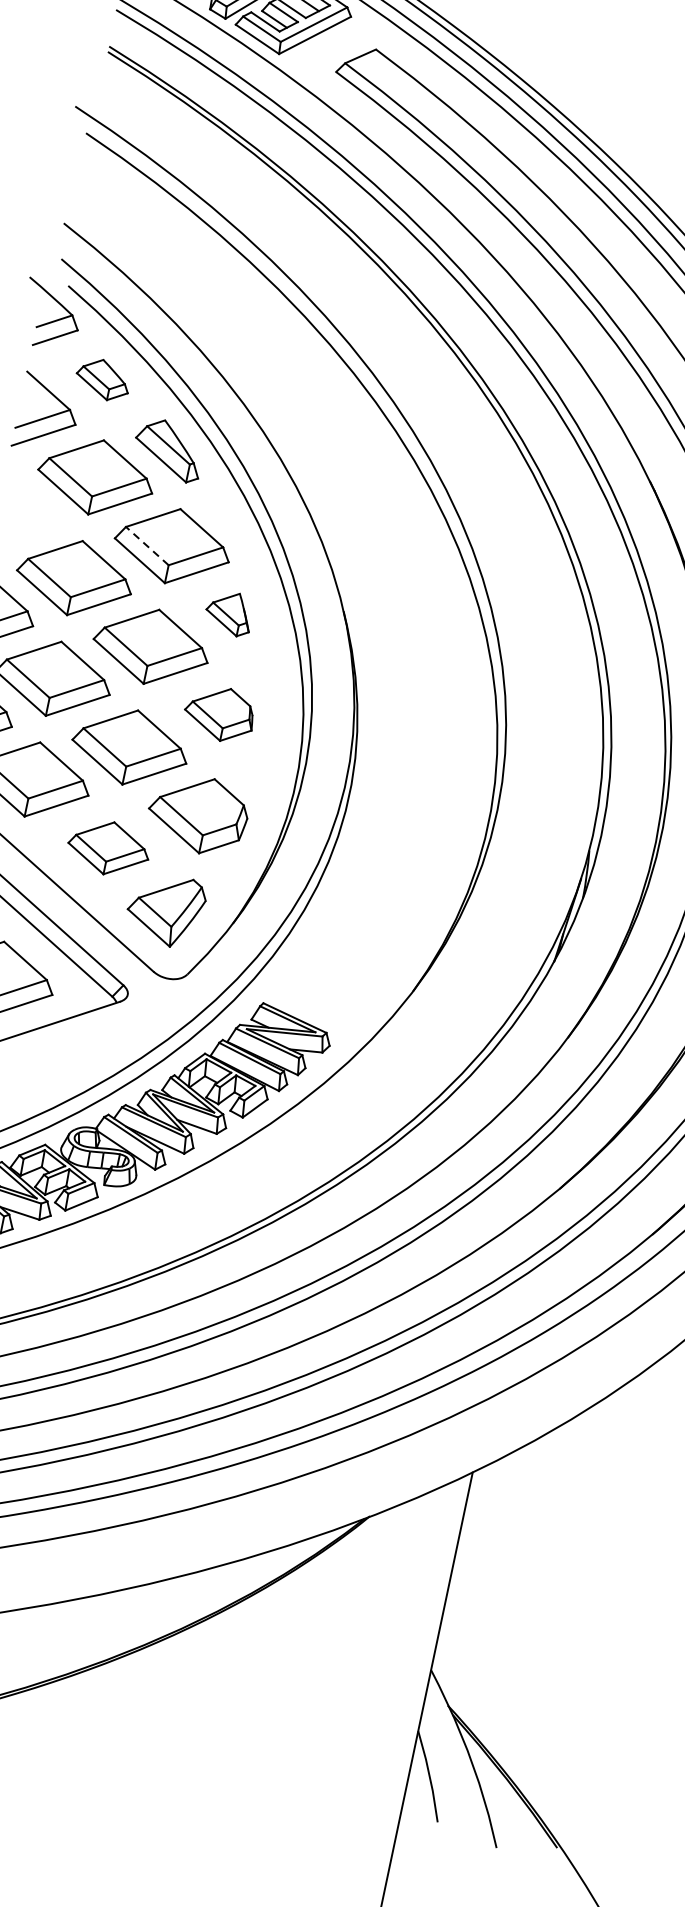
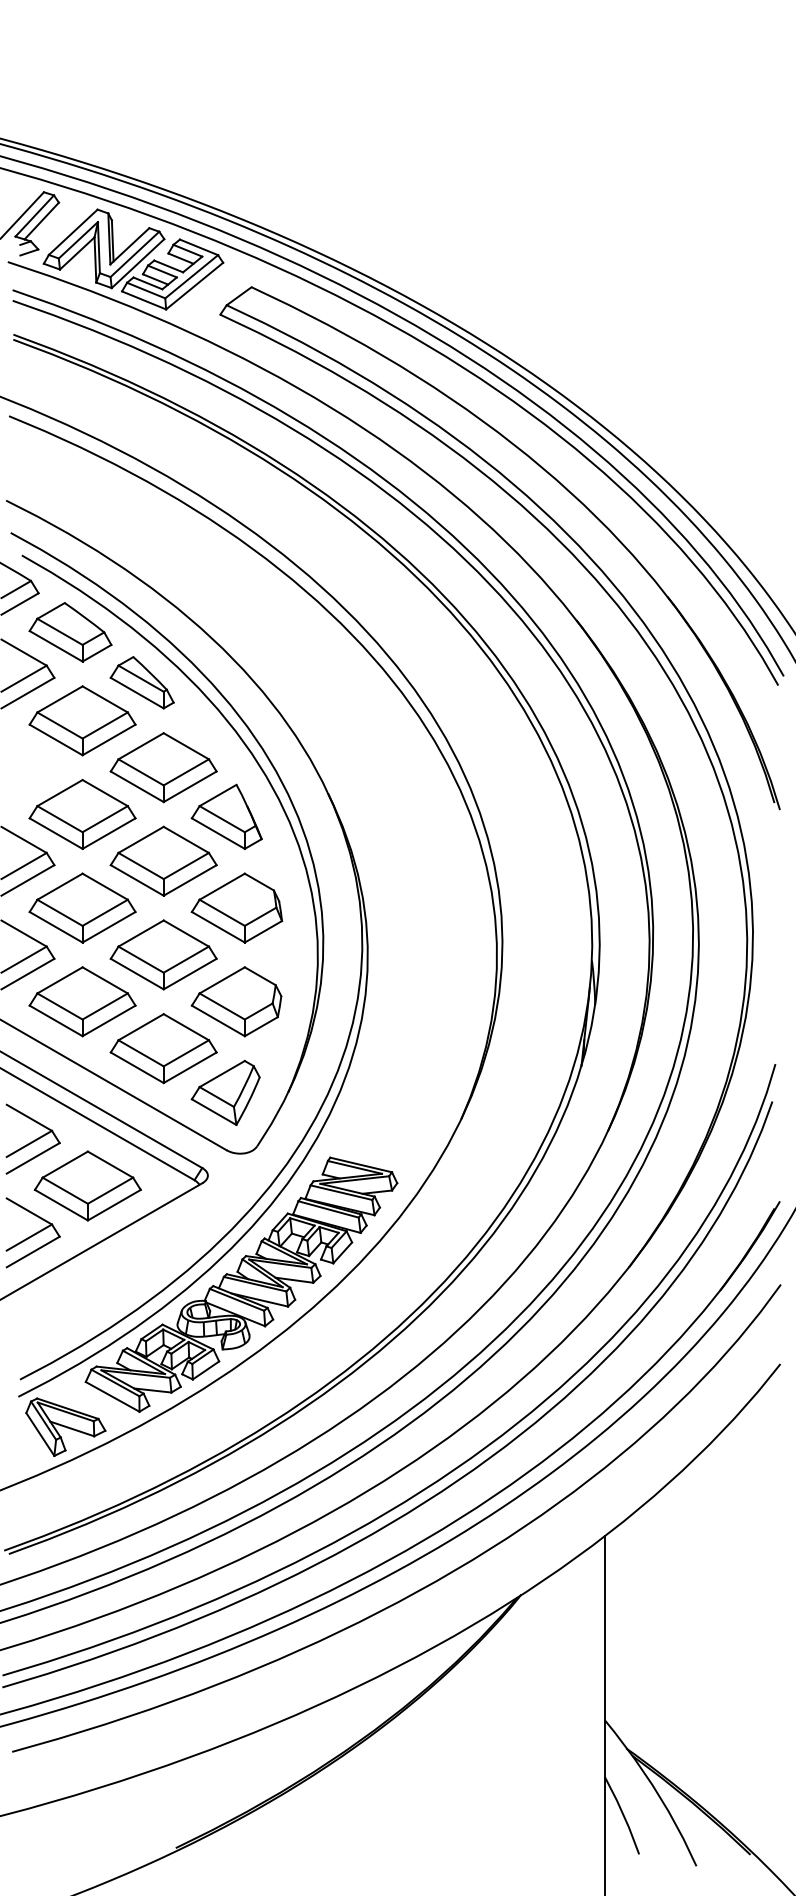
part: (103, 379) -> (70, 632), size x1.67
line: (146, 546) -> (140, 772), dashed -> solid
part: (229, 612) -> (226, 816), size x1.67
part: (219, 713) -> (236, 907), size x1.43
part: (108, 848) -> (163, 1048), size x1.43

